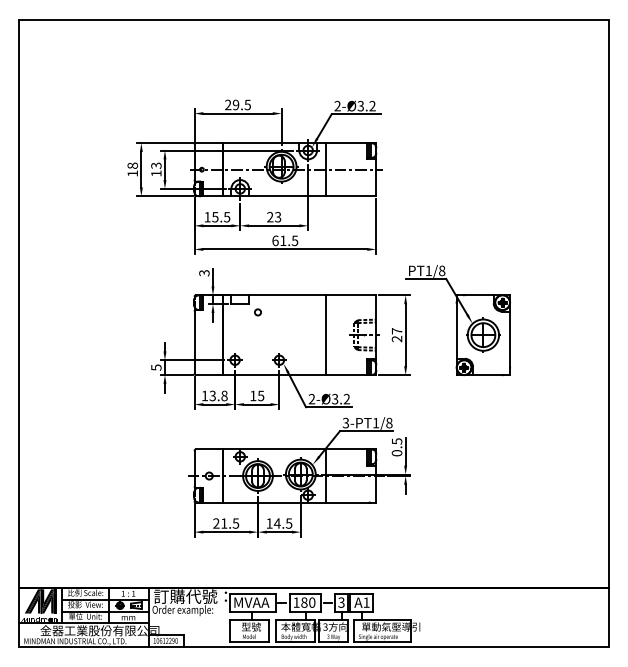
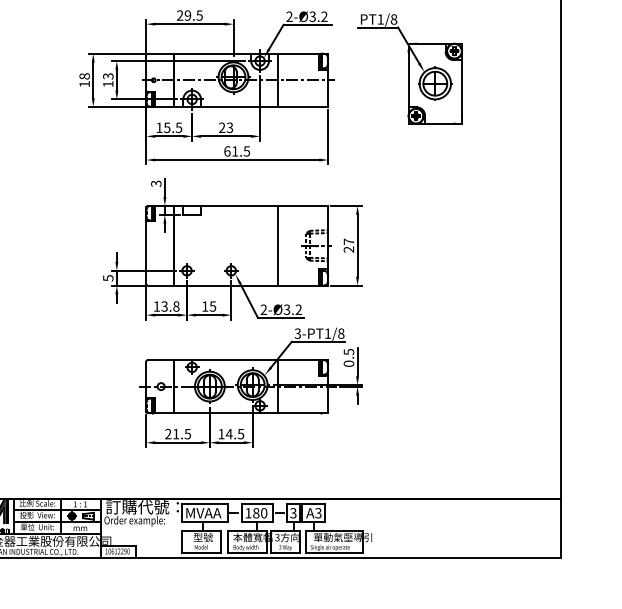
circle: (257, 312) -> (209, 223), removed
part: (457, 320) -> (409, 69), moved
text: (366, 602) -> (318, 513), A1 -> A3

